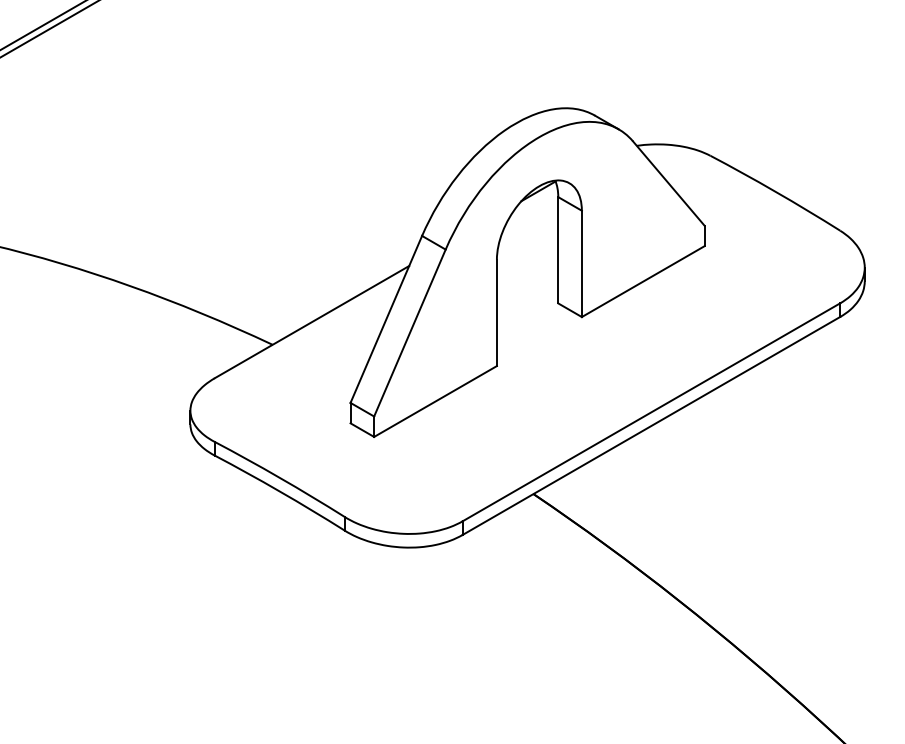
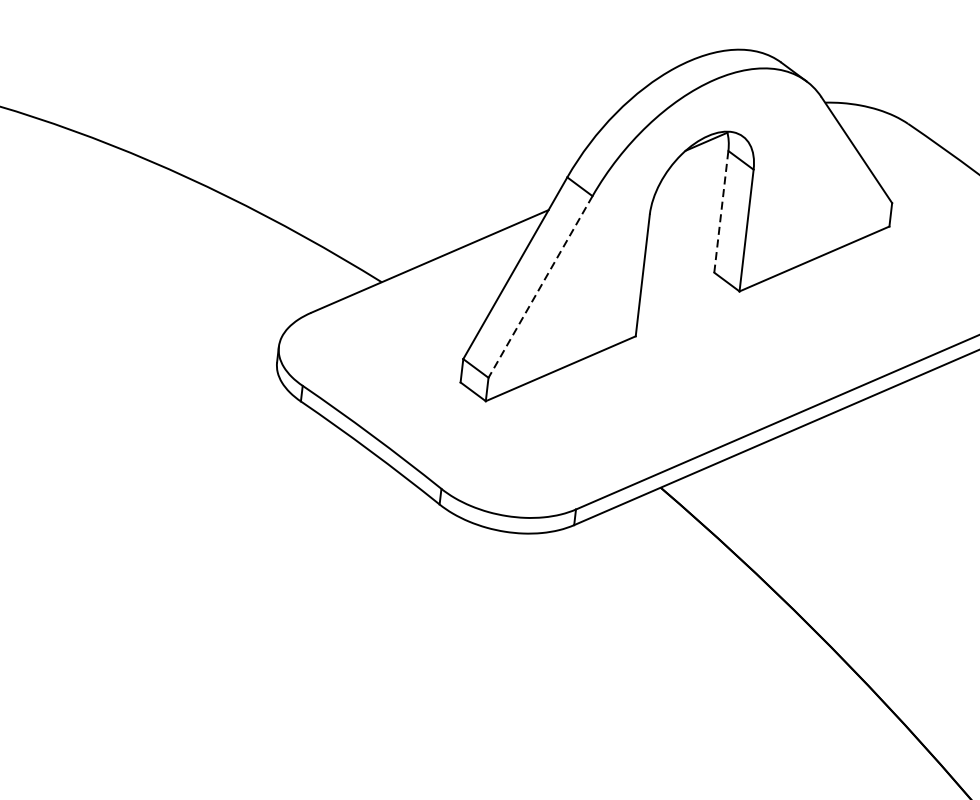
line: (558, 249) -> (721, 210), solid -> dashed
line: (409, 333) -> (539, 287), solid -> dashed

